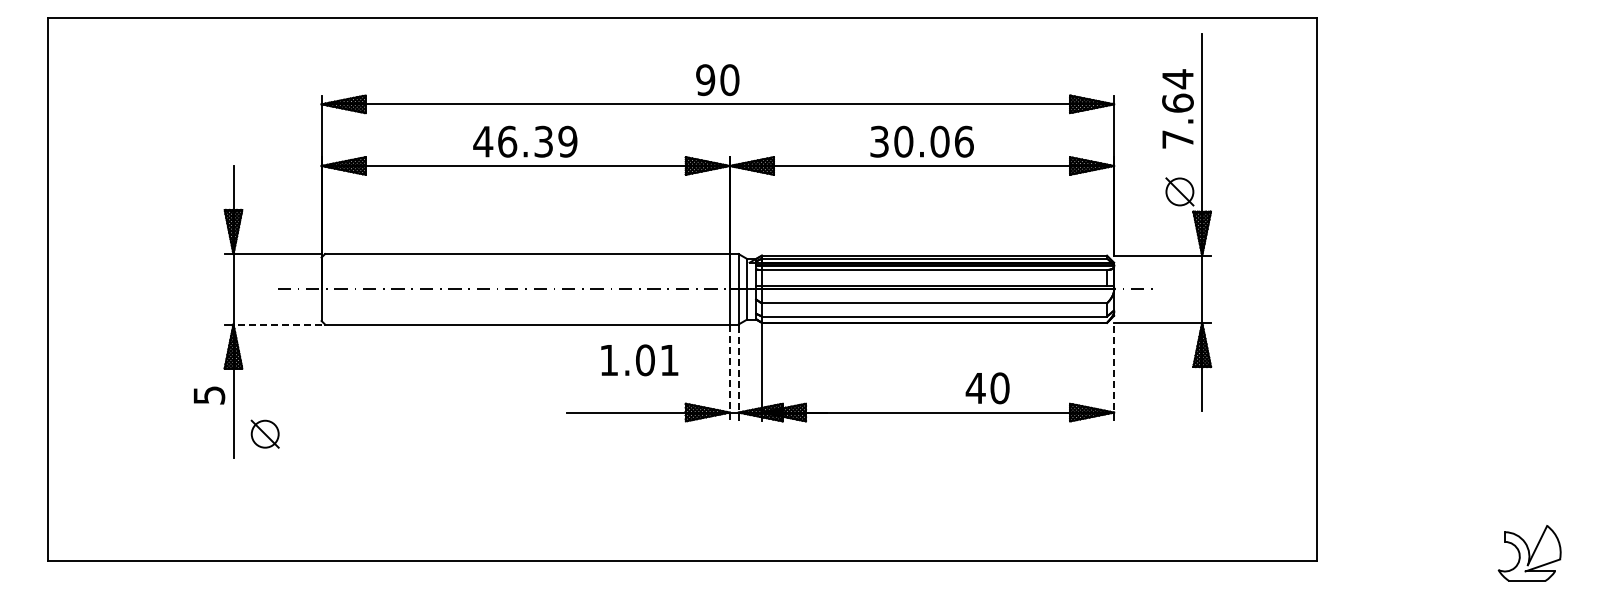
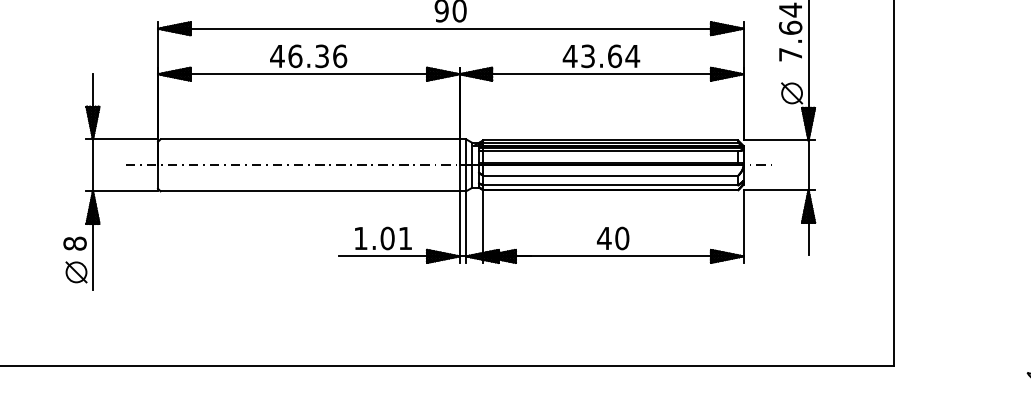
text: (567, 141) -> (339, 56), 46.39 -> 46.36
text: (921, 141) -> (601, 56), 30.06 -> 43.64
line: (277, 324) -> (125, 191), dashed -> solid
text: (639, 360) -> (383, 238), moved
line: (1114, 371) -> (743, 226), dashed -> solid
line: (738, 372) -> (466, 226), dashed -> solid
line: (729, 373) -> (459, 227), dashed -> solid
text: (987, 388) -> (613, 238), moved
text: (209, 395) -> (75, 243), 5 -> 8
part: (264, 433) -> (75, 271), moved

